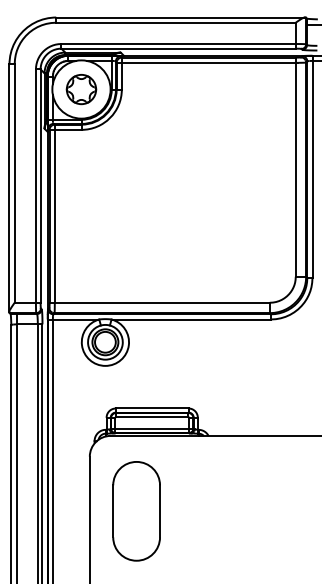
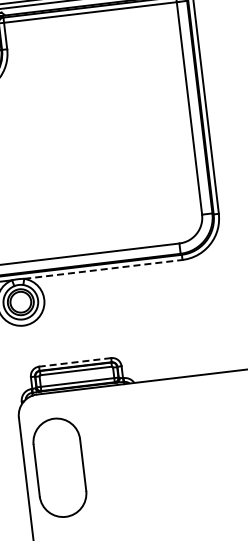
line: (191, 319) -> (103, 269), solid -> dashed
line: (151, 408) -> (74, 362), solid -> dashed
part: (136, 511) -> (59, 467), moved

